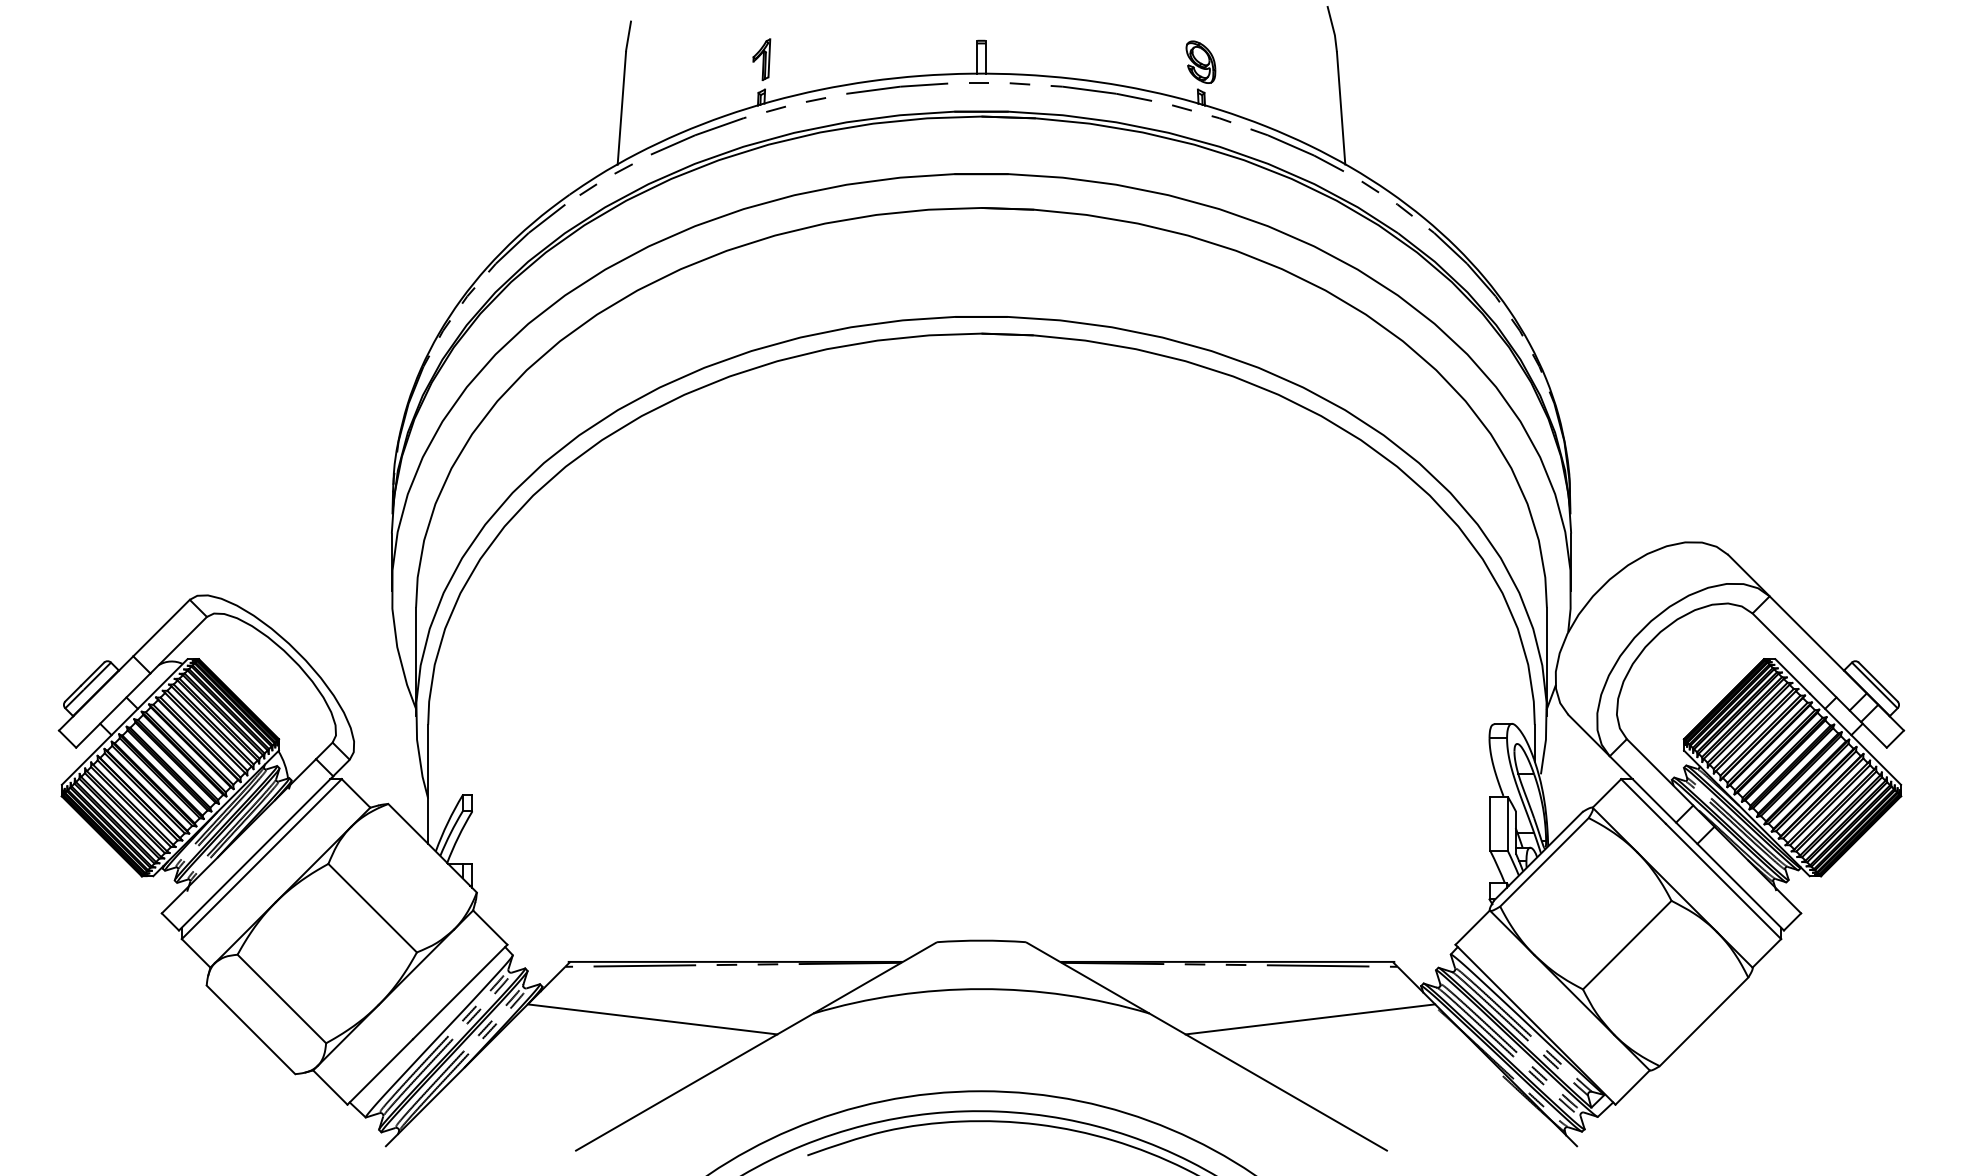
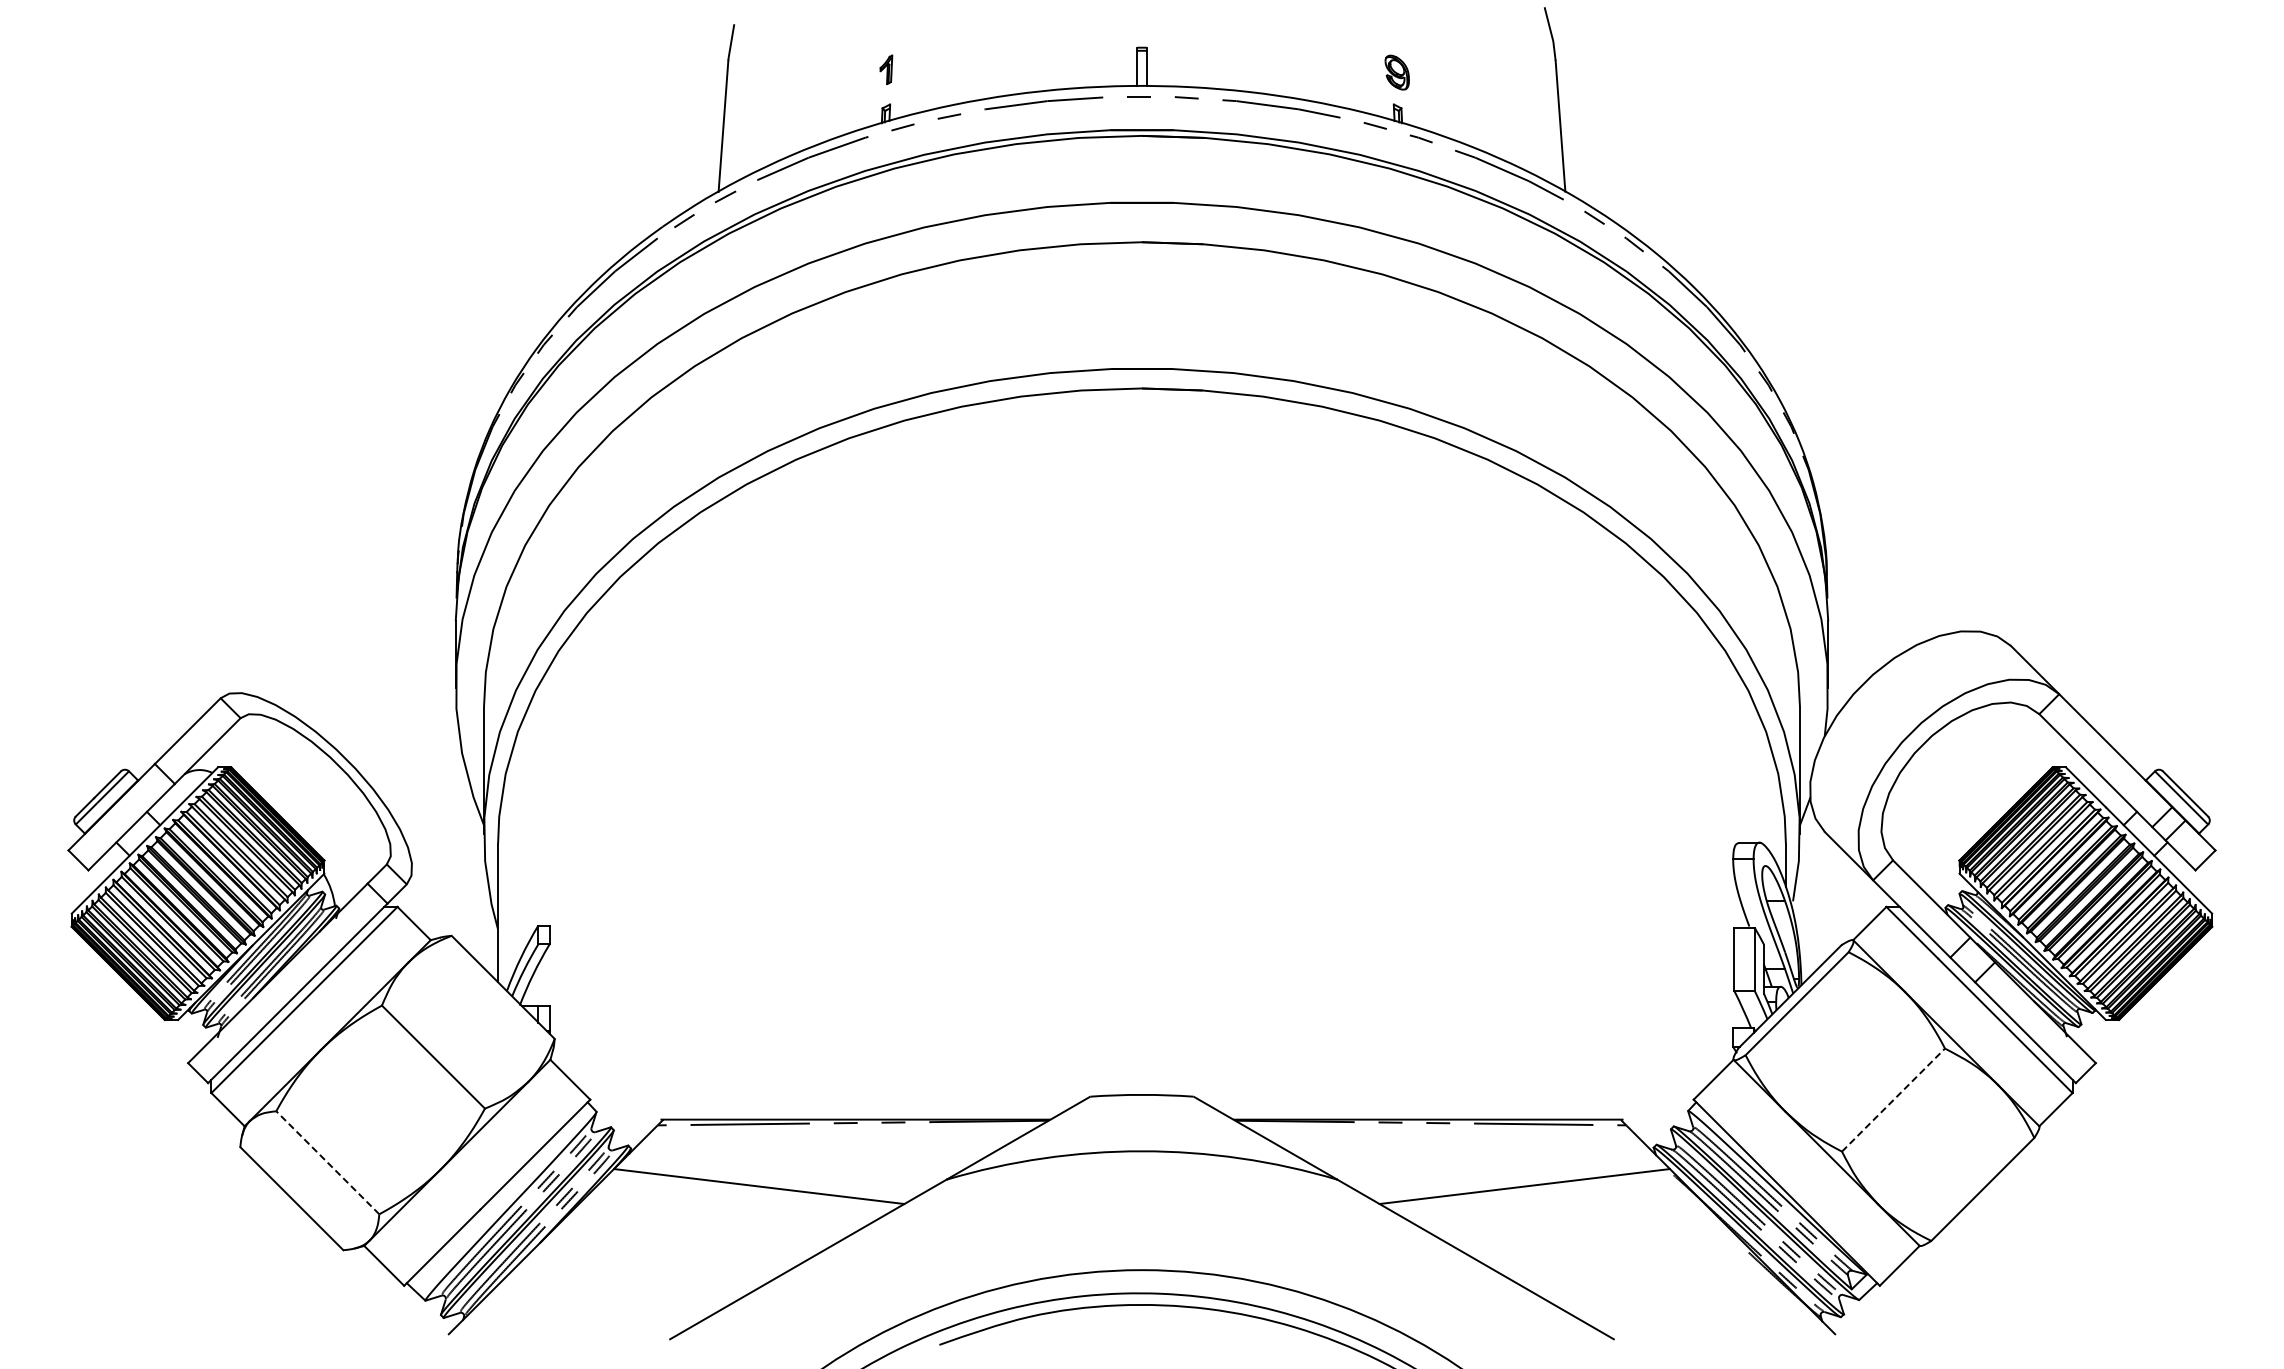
part: (761, 59) -> (886, 69), size x0.6
part: (1200, 62) -> (1396, 72), size x0.7
line: (1627, 945) -> (1893, 1100), solid -> dashed
line: (281, 998) -> (327, 1162), solid -> dashed

